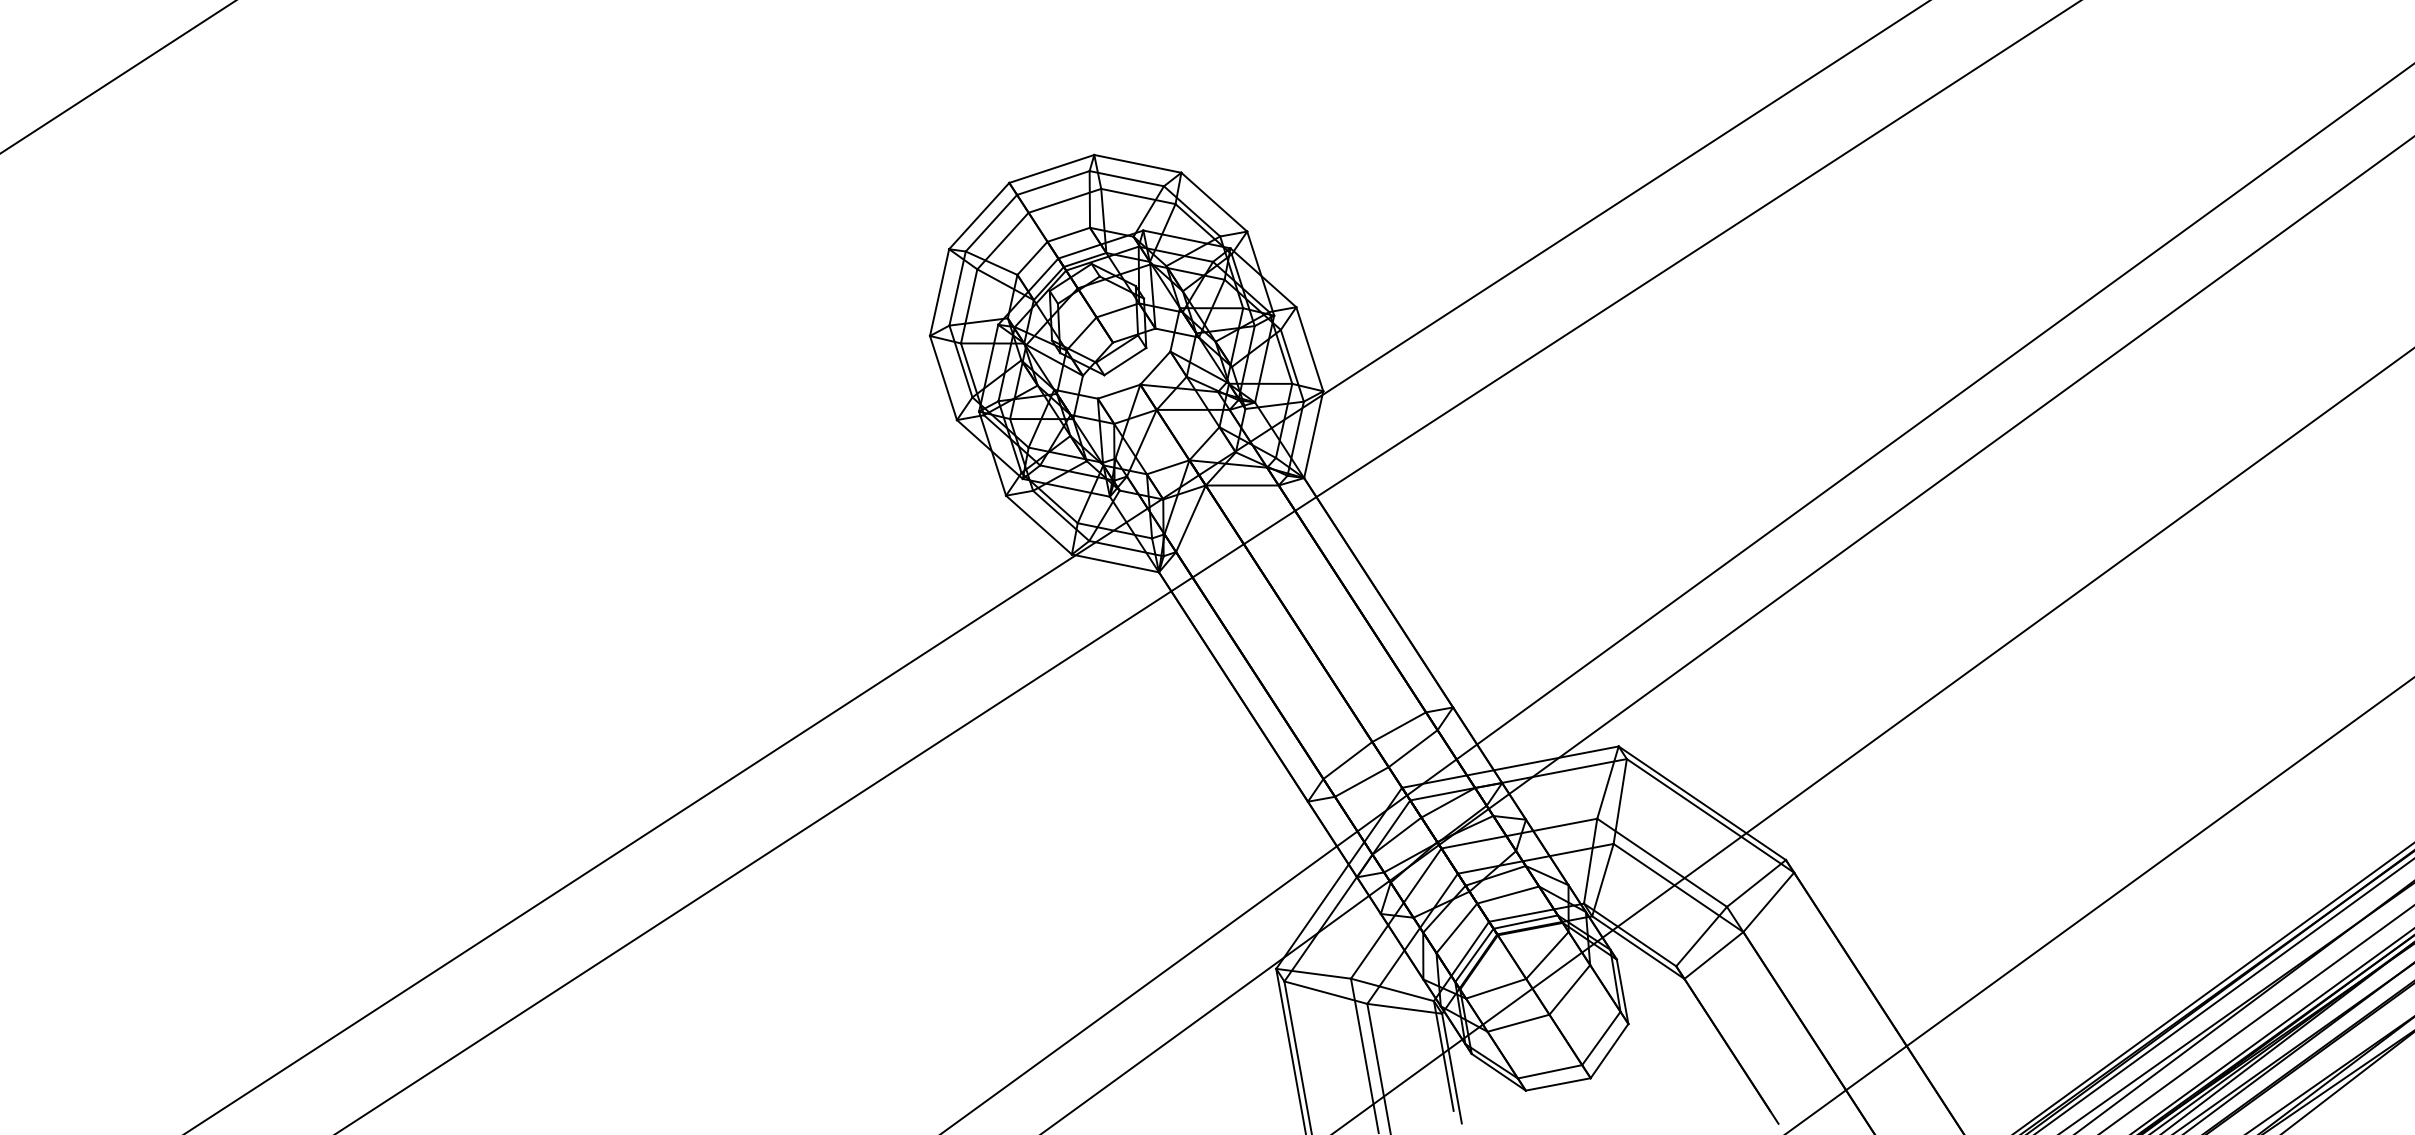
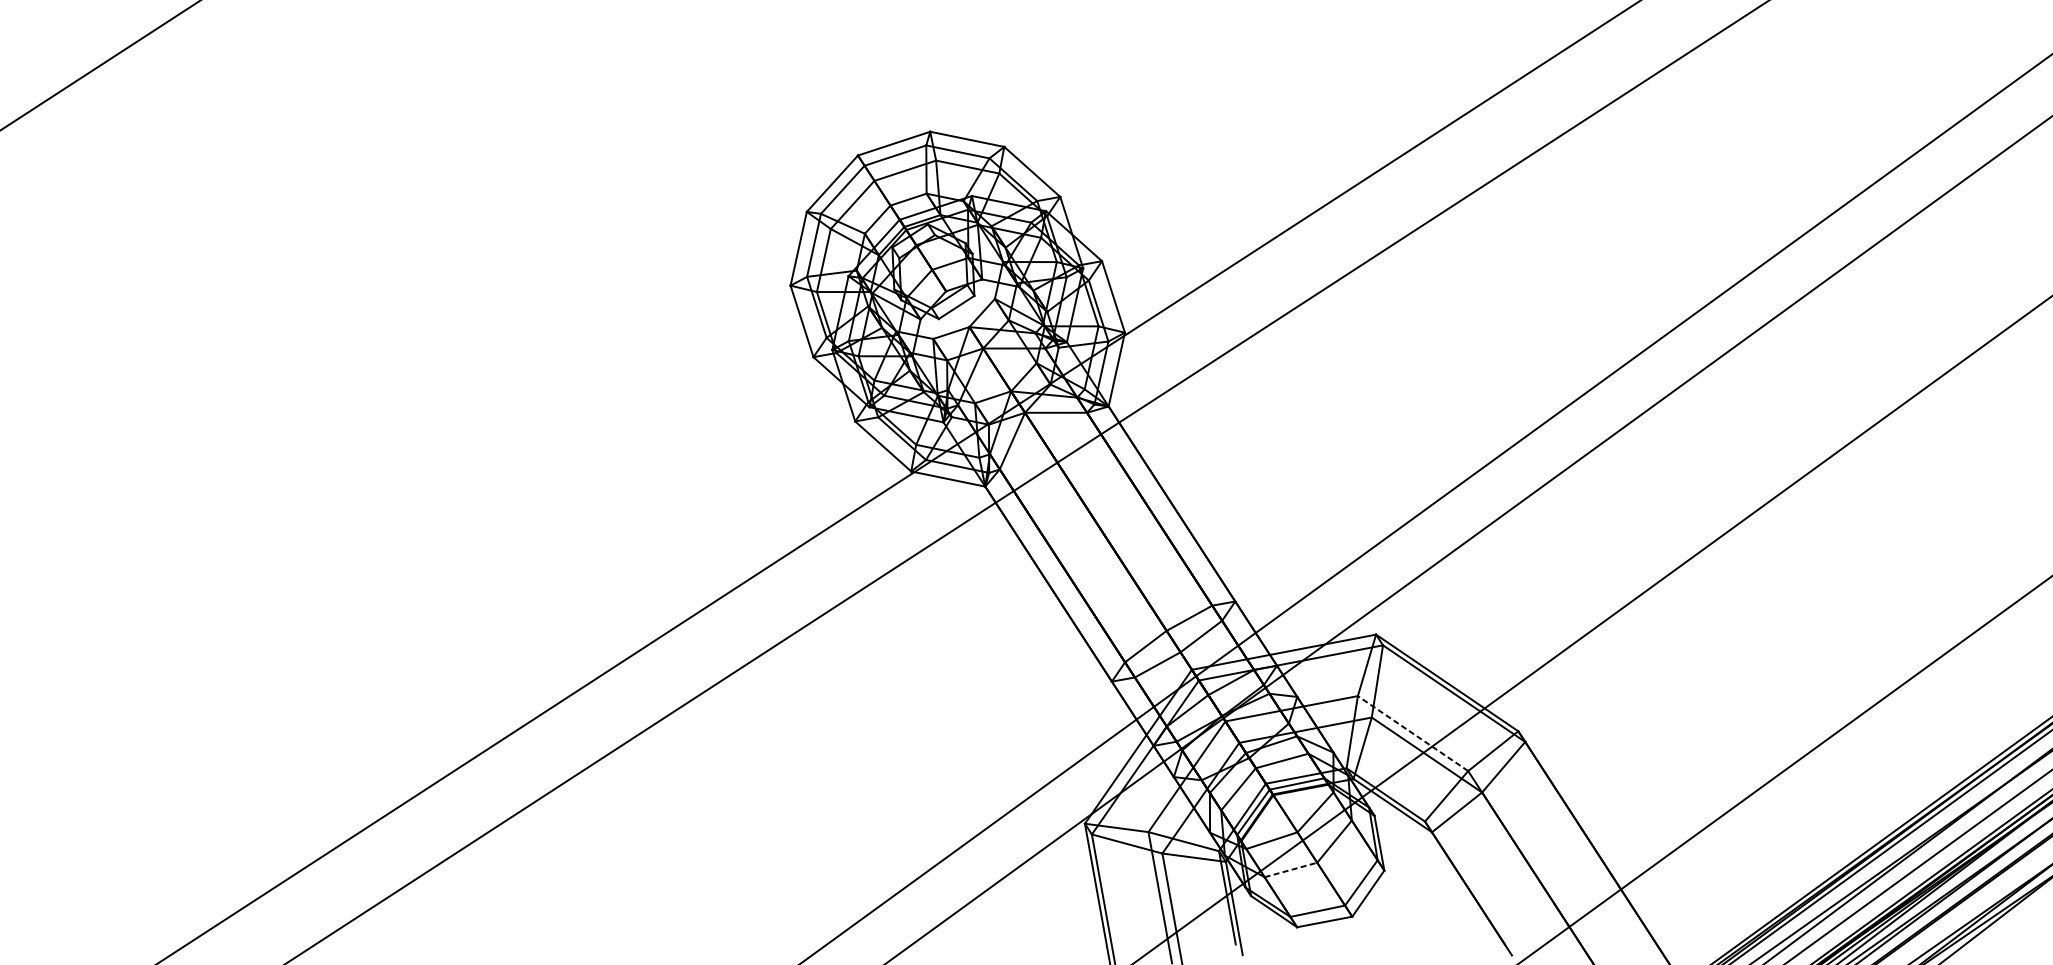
line: (1661, 862) -> (1412, 733), solid -> dashed
line: (1519, 1023) -> (1291, 870), solid -> dashed

